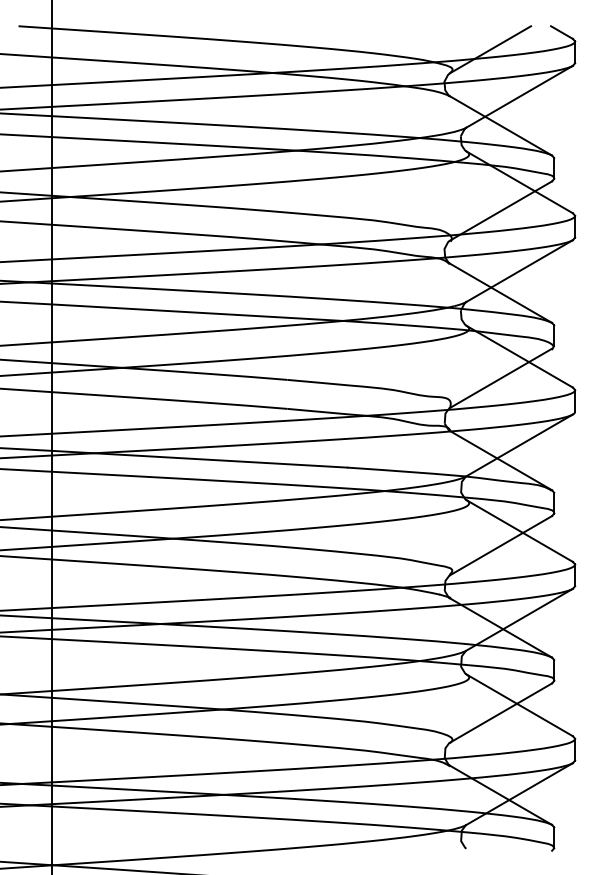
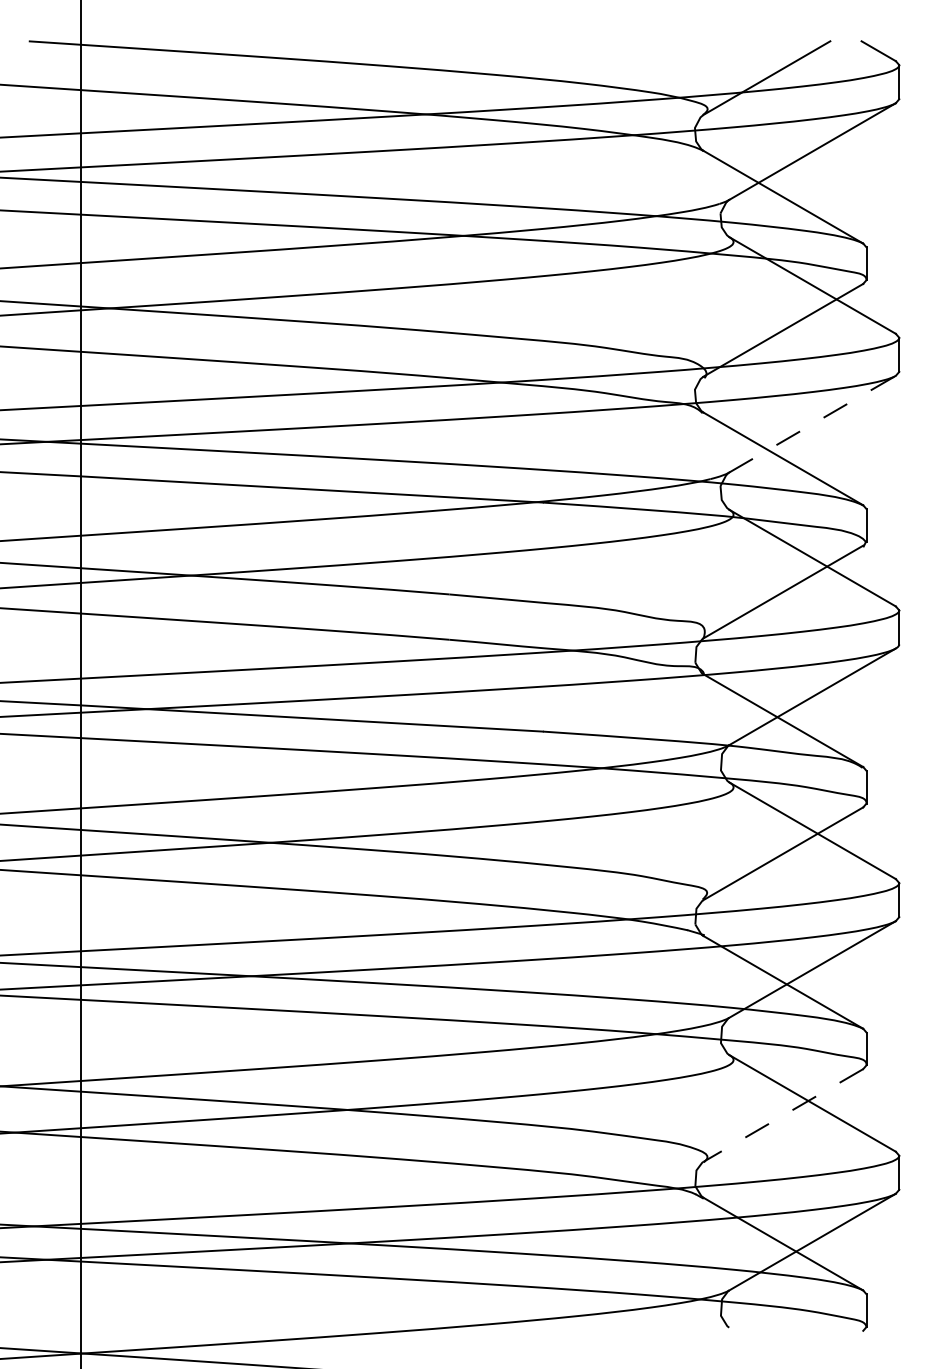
line: (519, 271) -> (812, 424), solid -> dashed
line: (500, 713) -> (782, 1116), solid -> dashed

